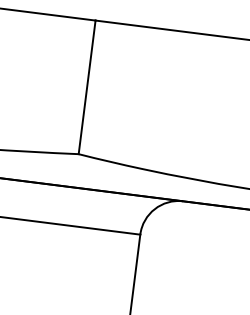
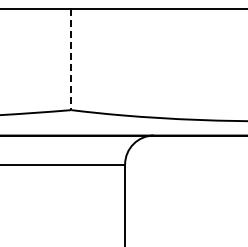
line: (87, 87) -> (71, 59), solid -> dashed

